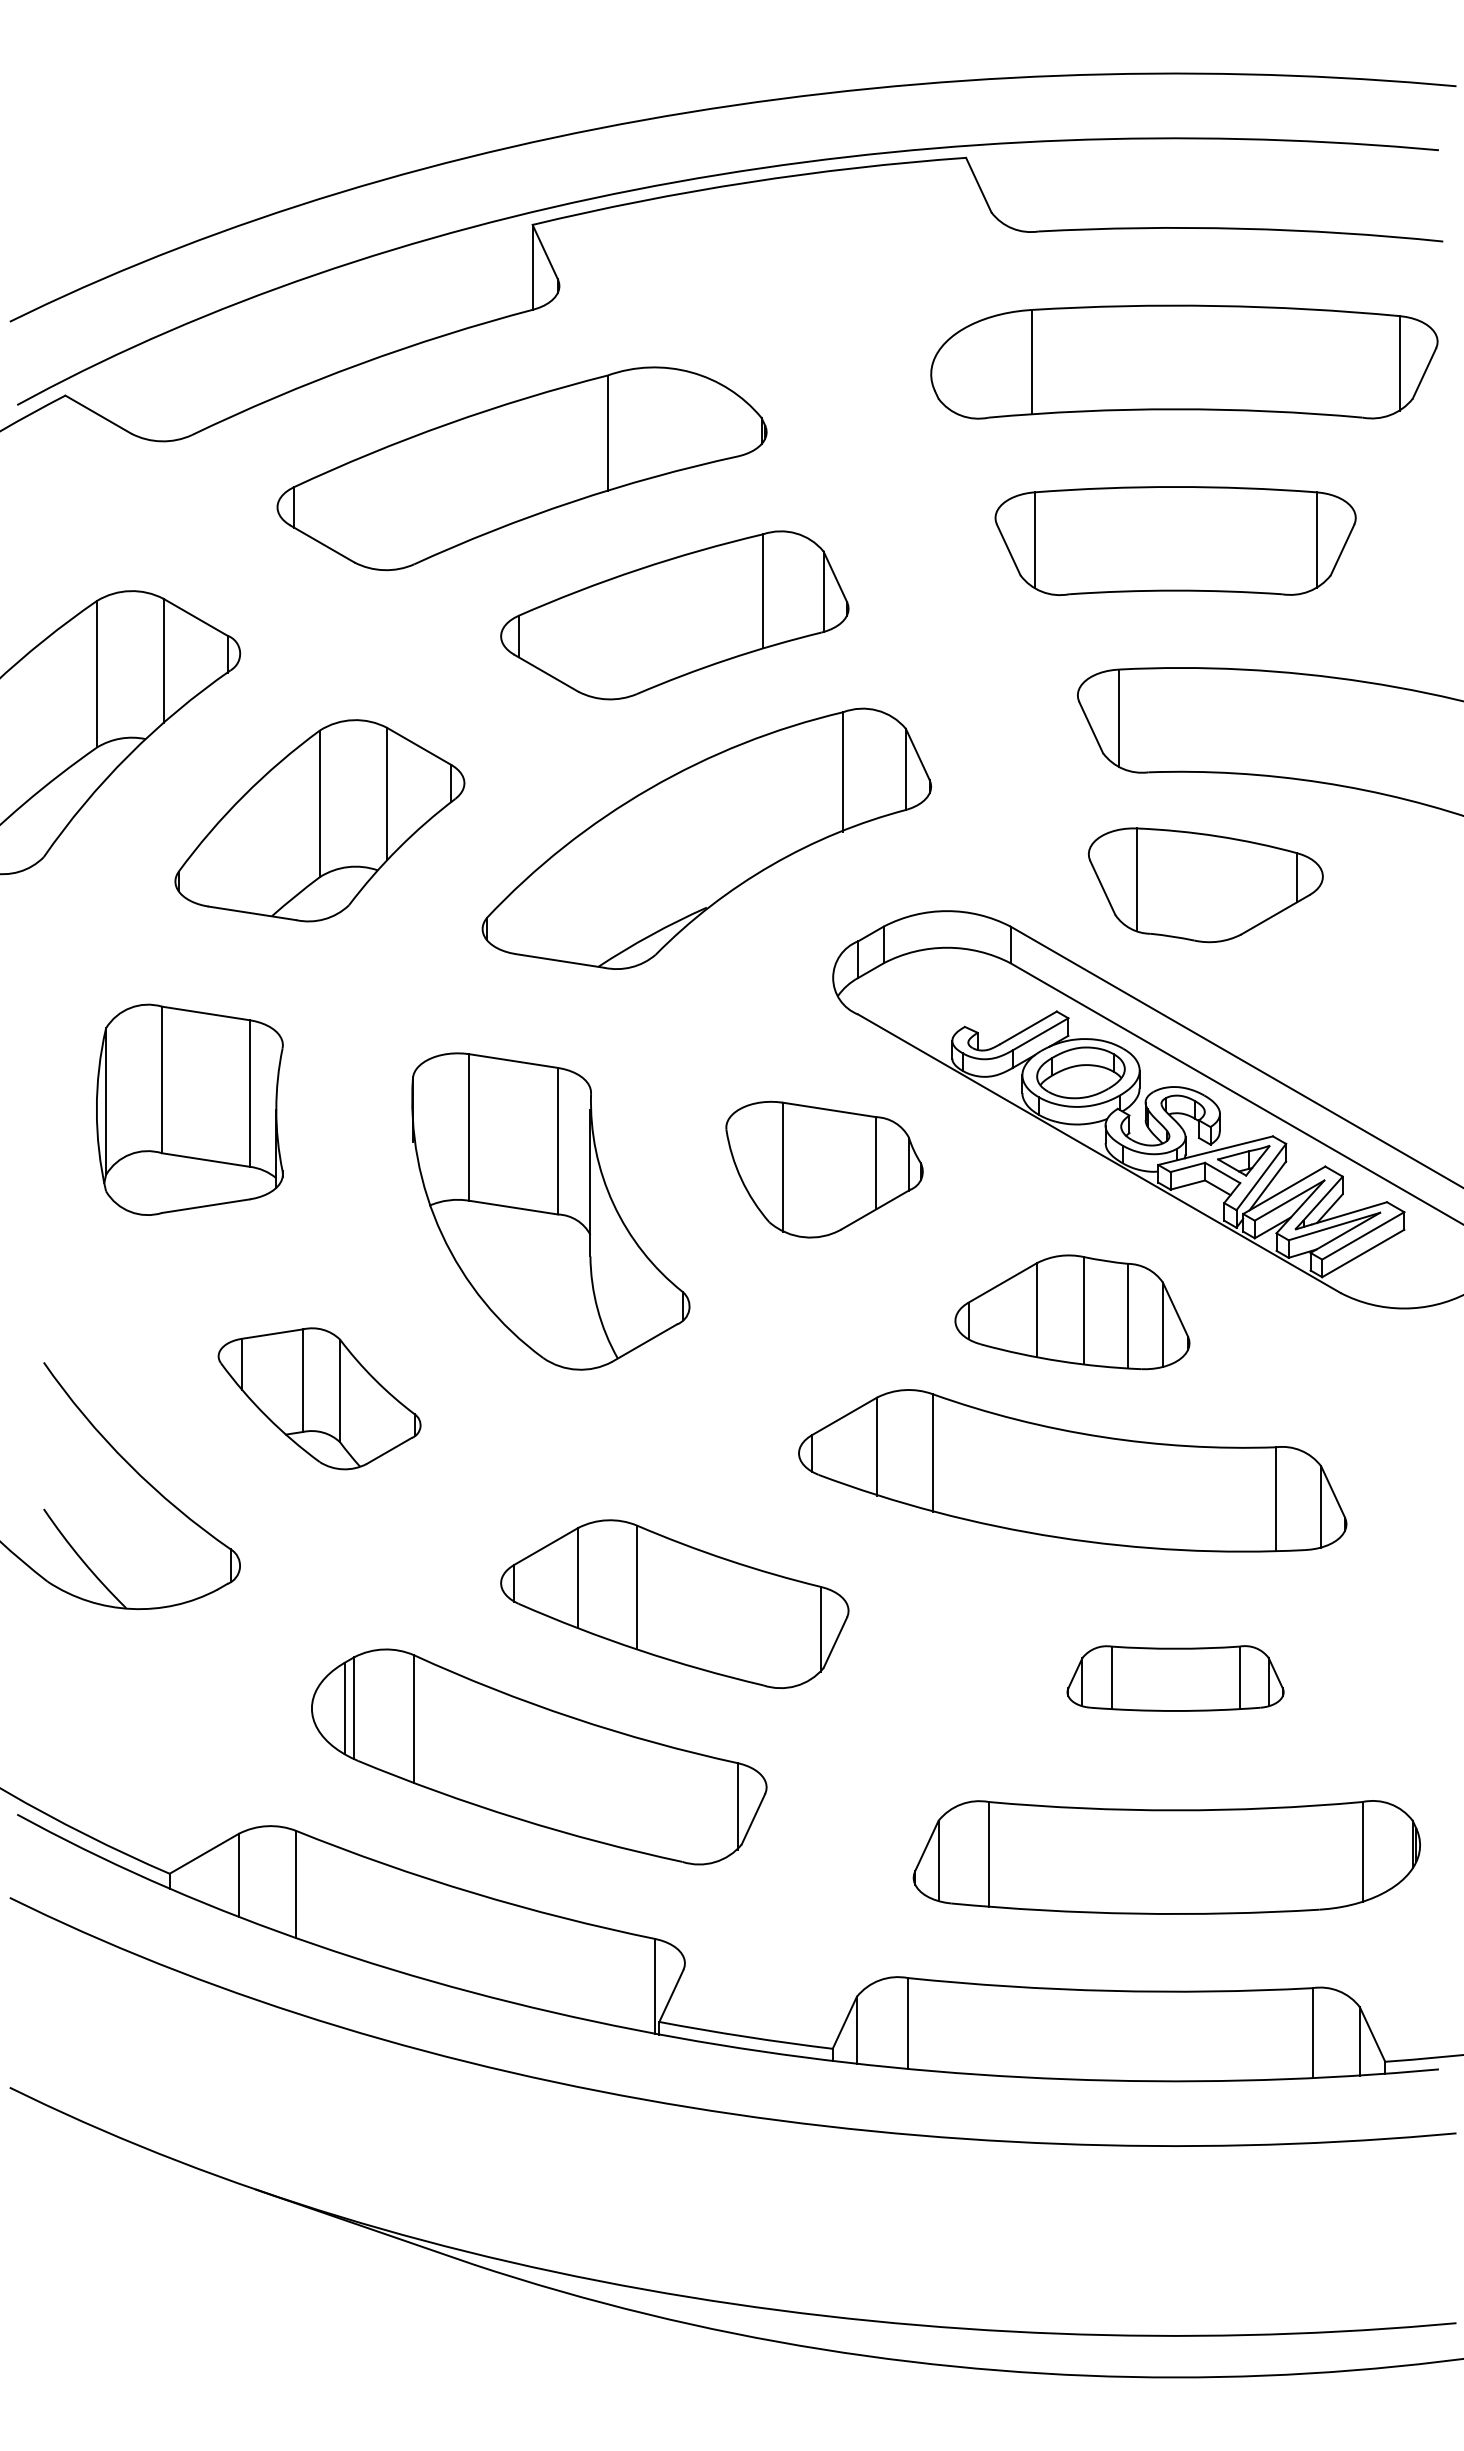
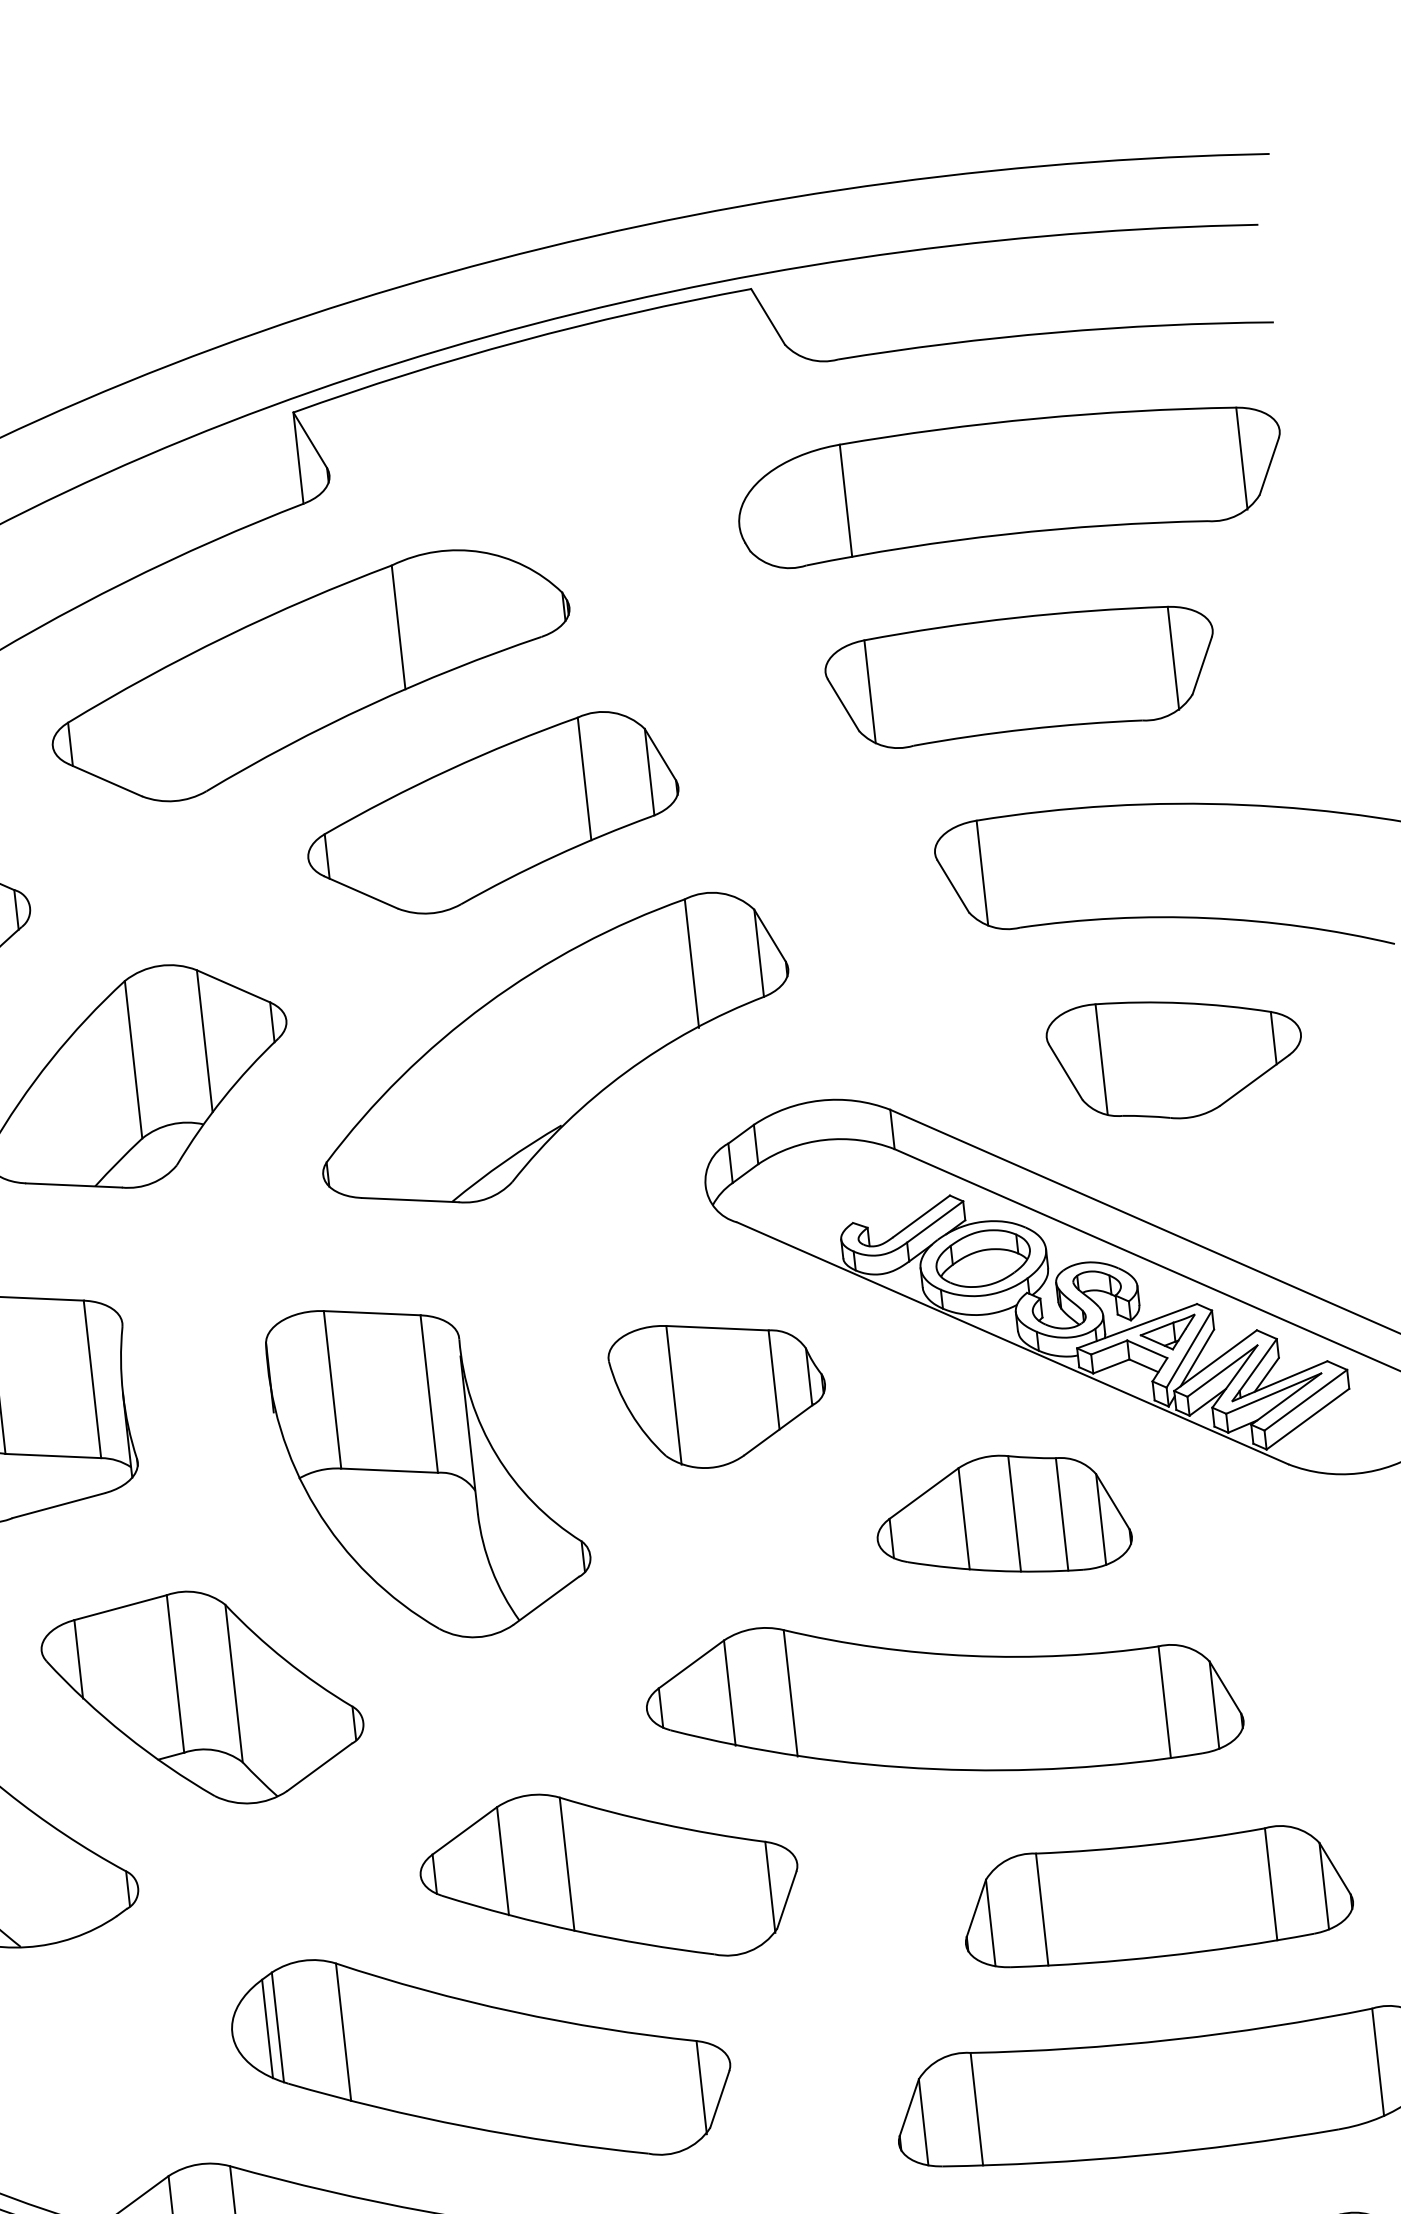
part: (1205, 885) -> (1175, 1057), moved
part: (319, 1398) -> (203, 1698), size x1.43
part: (1072, 1470) -> (942, 1695), moved
part: (1175, 1678) -> (1156, 1898), size x1.67

